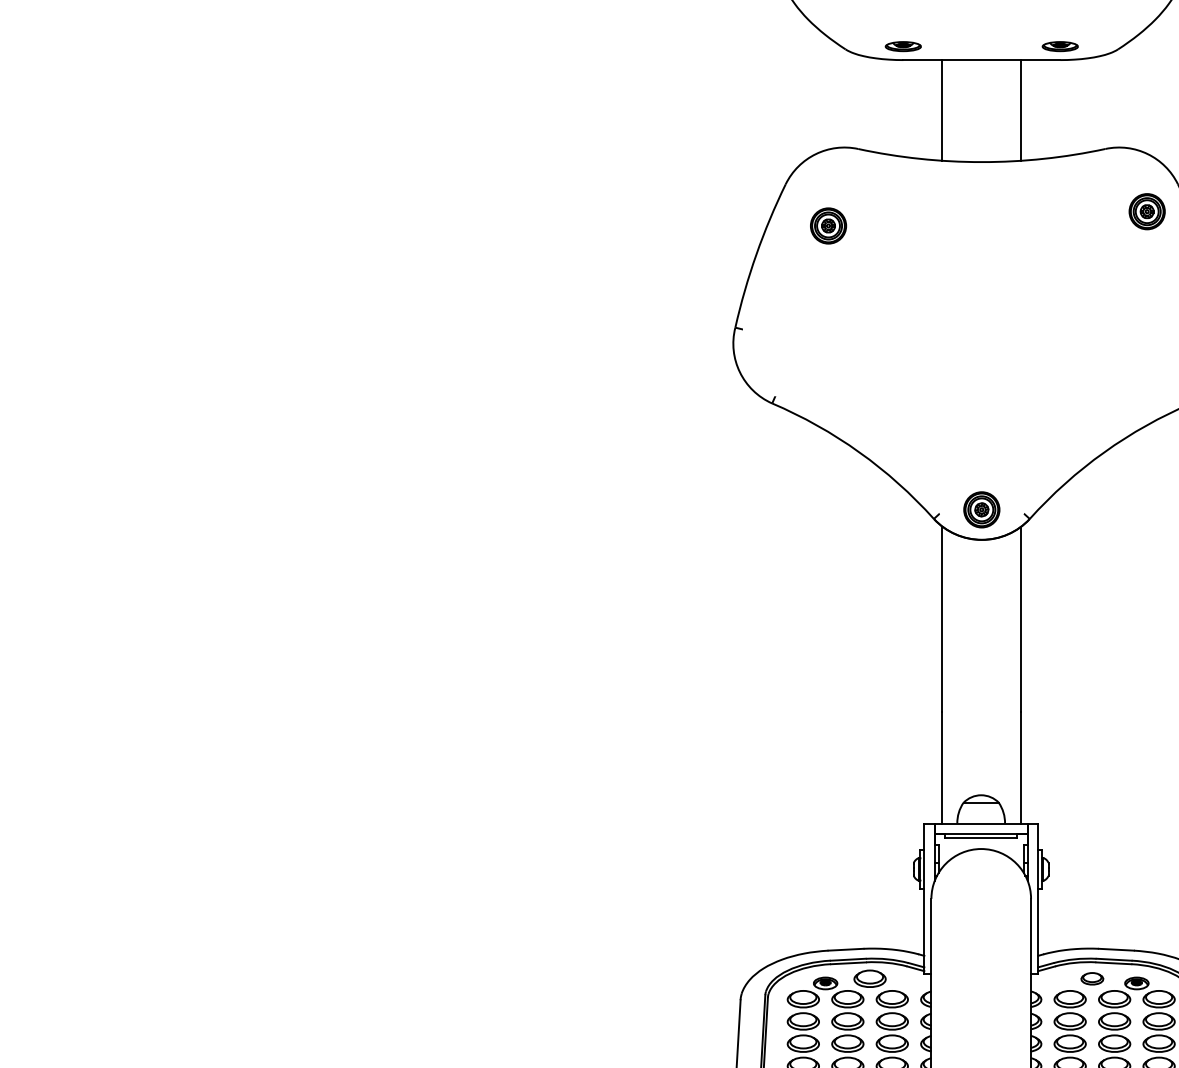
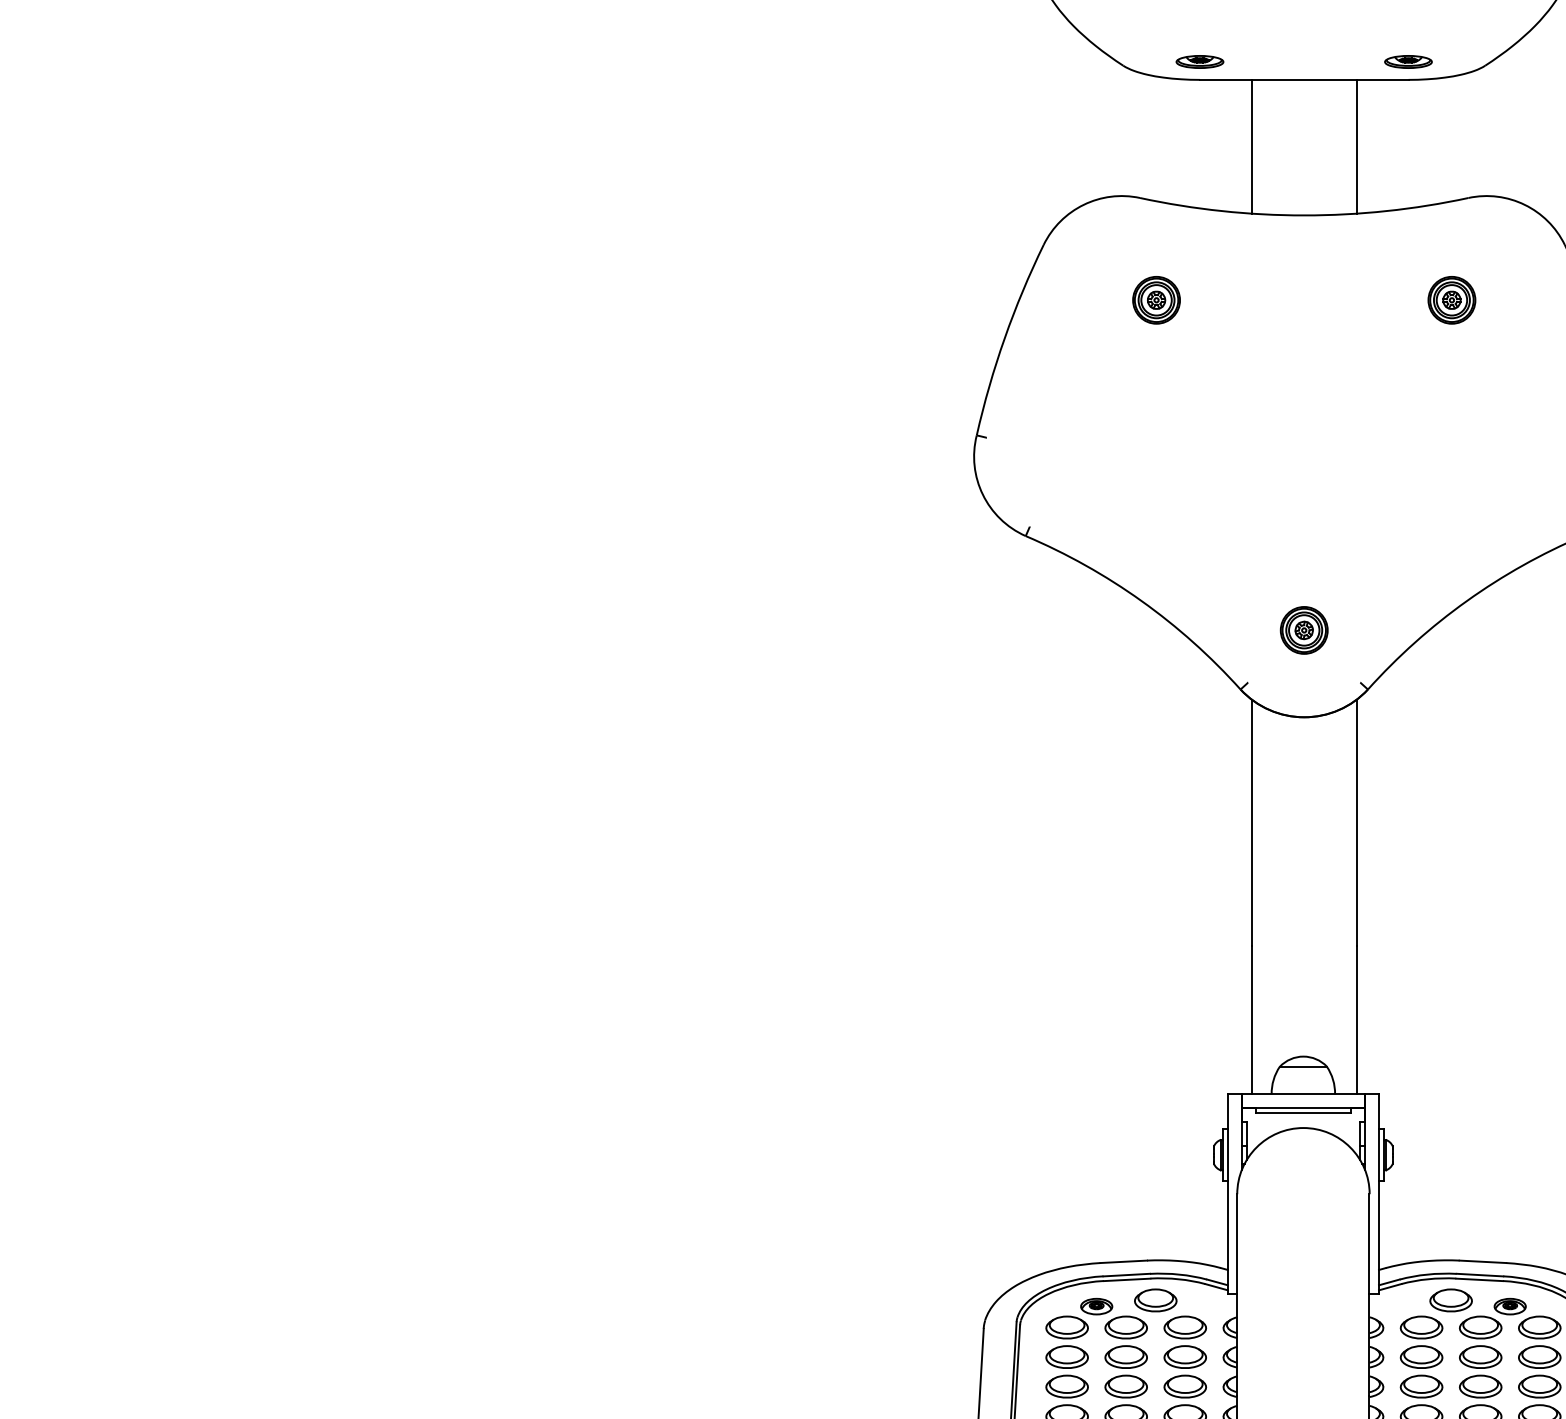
part: (1146, 211) -> (1451, 300), moved
part: (828, 226) -> (1156, 300), moved
part: (981, 509) -> (1303, 630), moved
part: (1091, 978) -> (1450, 1300), size x1.43

